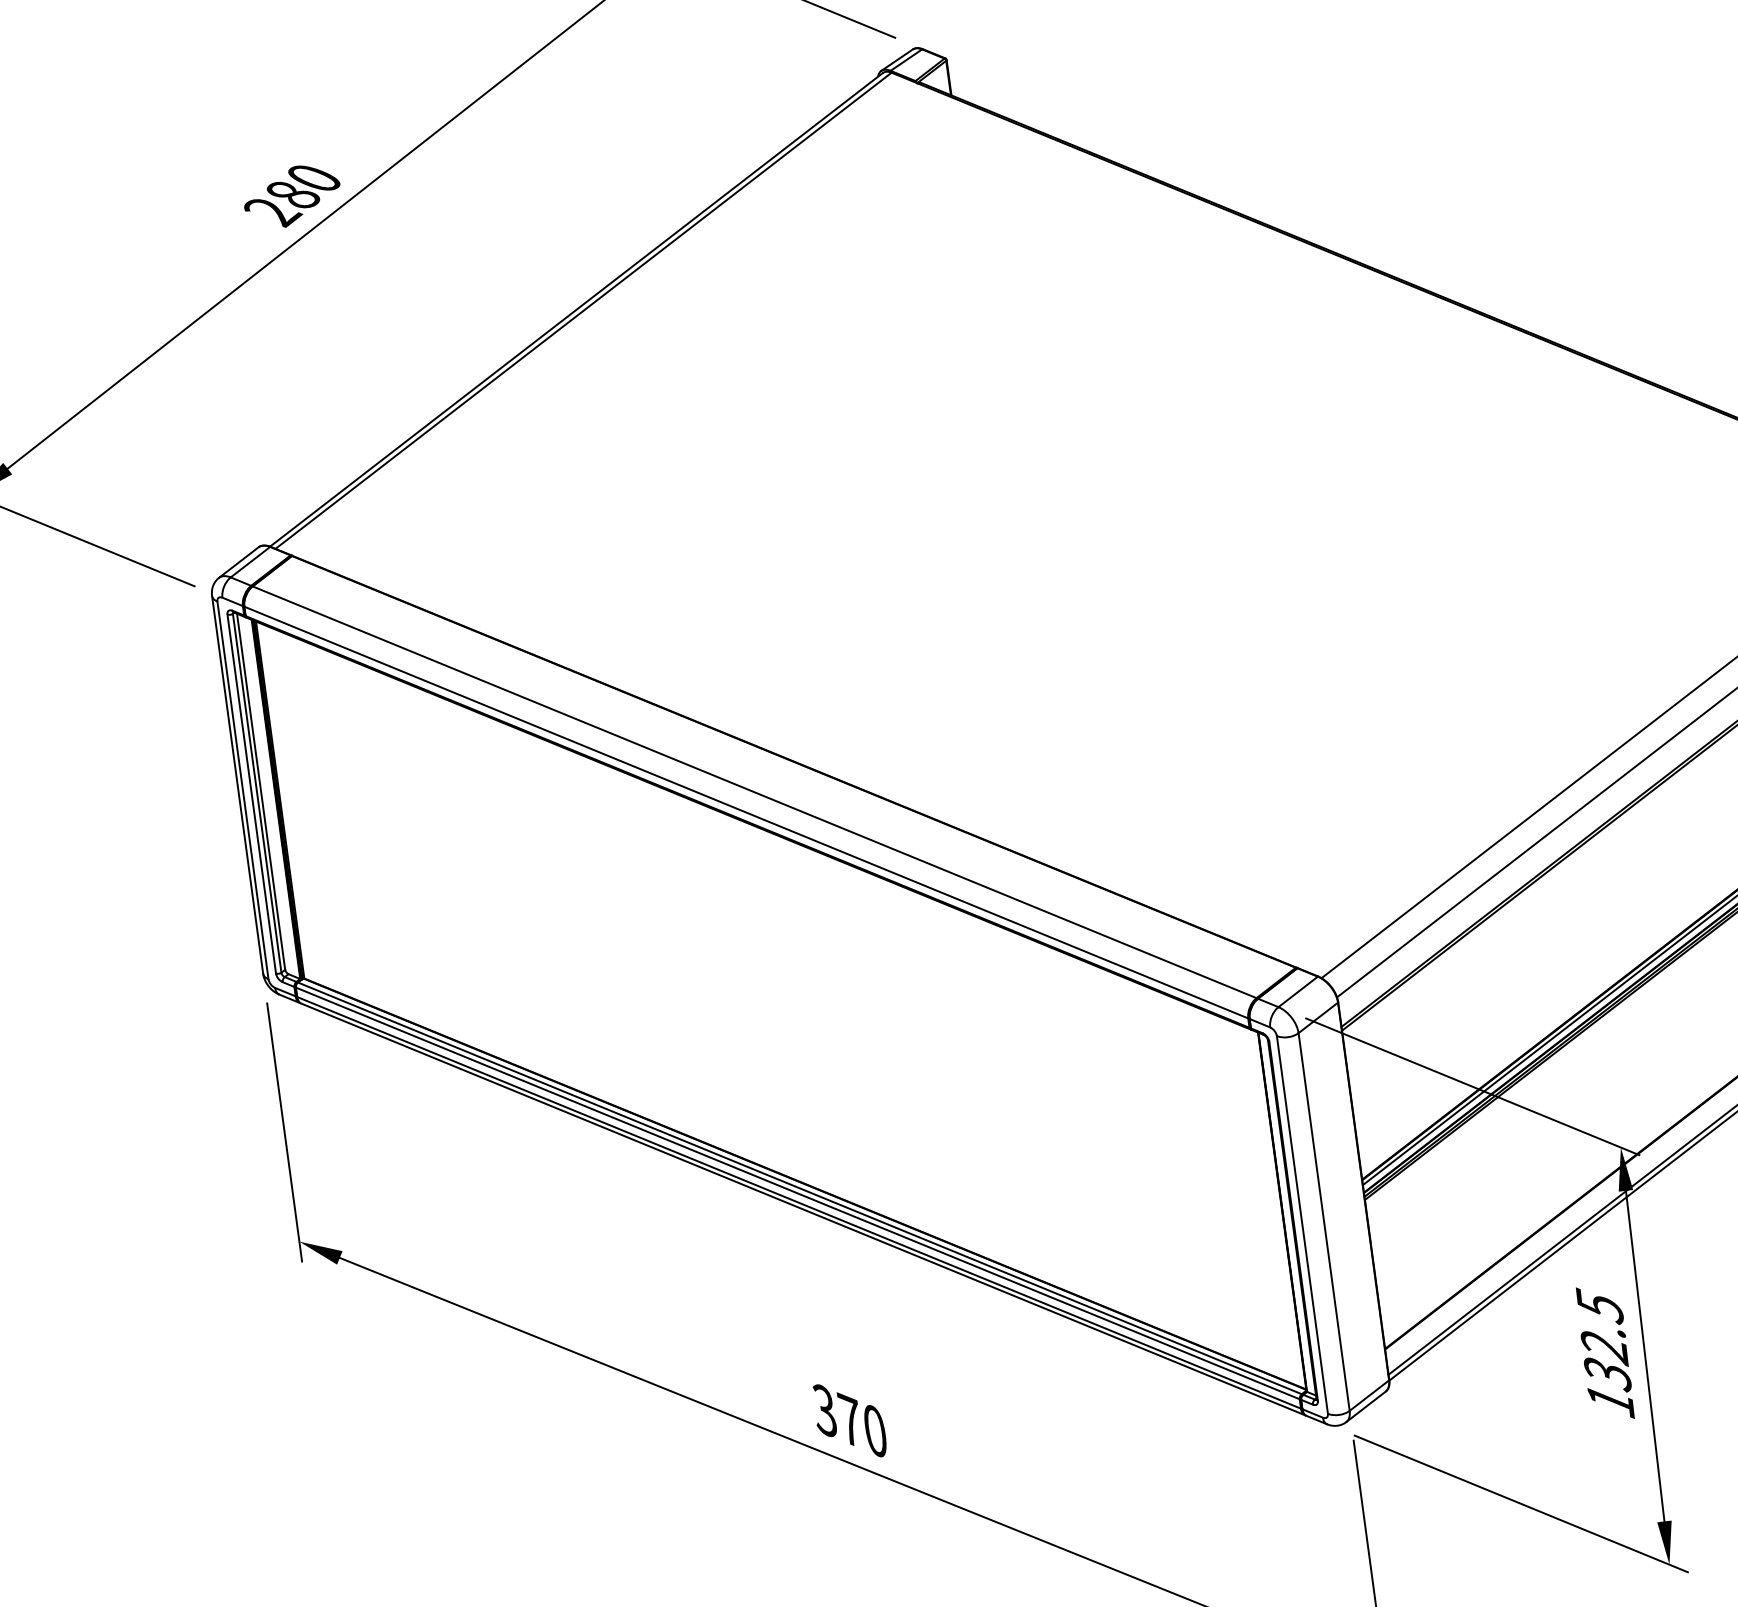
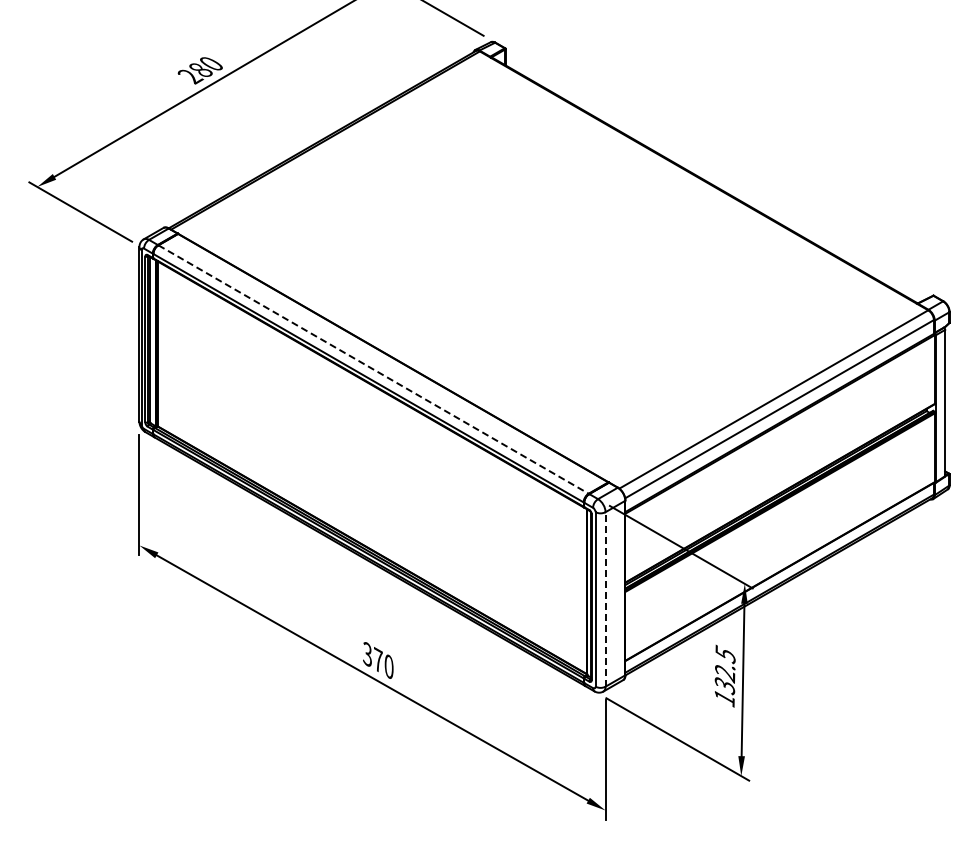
line: (754, 792) -> (373, 369), solid -> dashed
line: (1323, 1220) -> (605, 598), solid -> dashed

